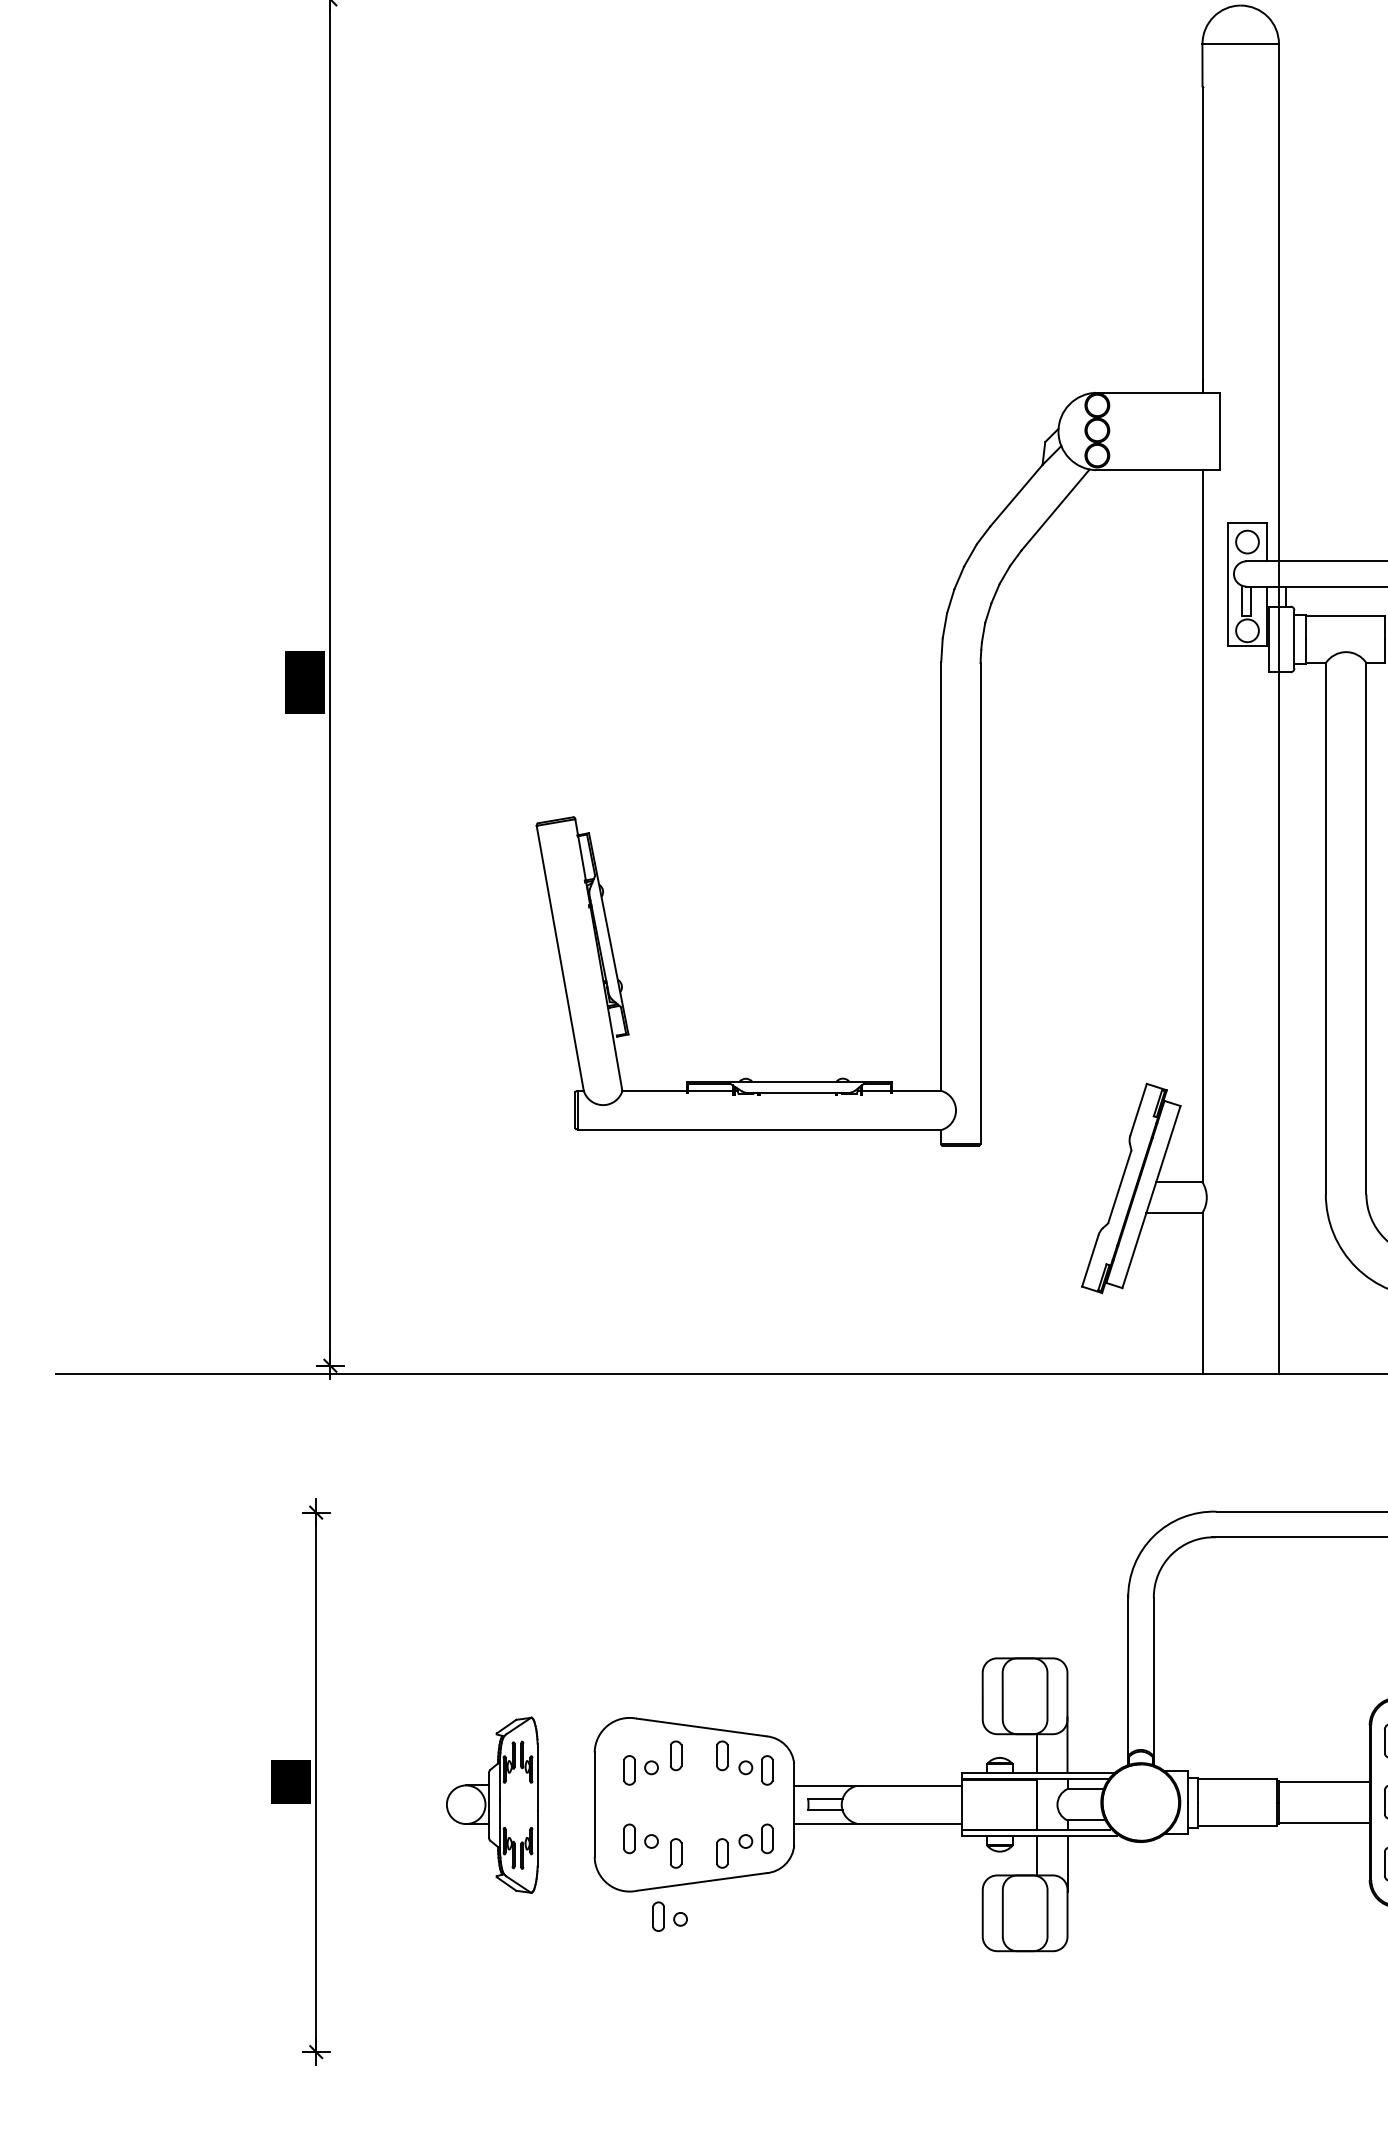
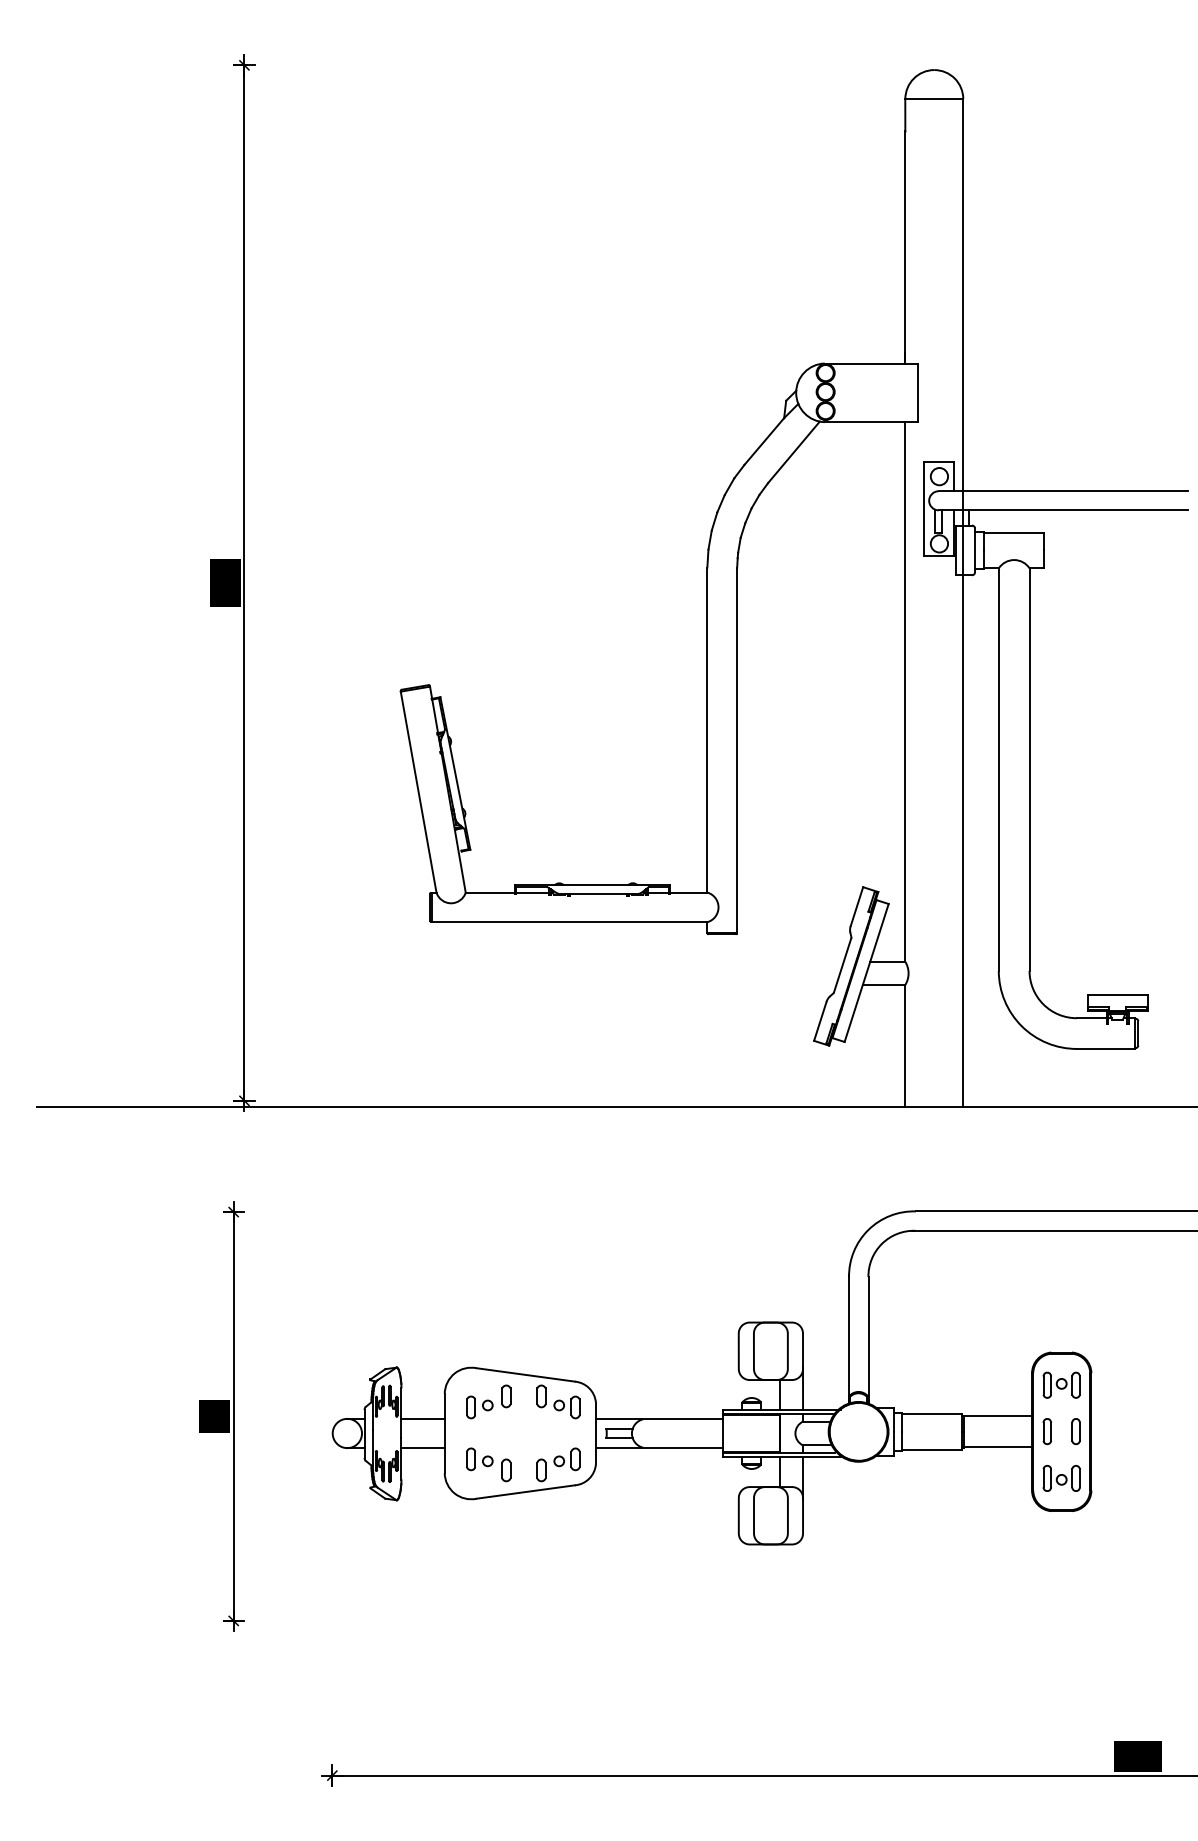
line: (565, 1784) -> (422, 1418), added
line: (565, 1824) -> (422, 1448), added
part: (669, 1916) -> (501, 1518), removed

